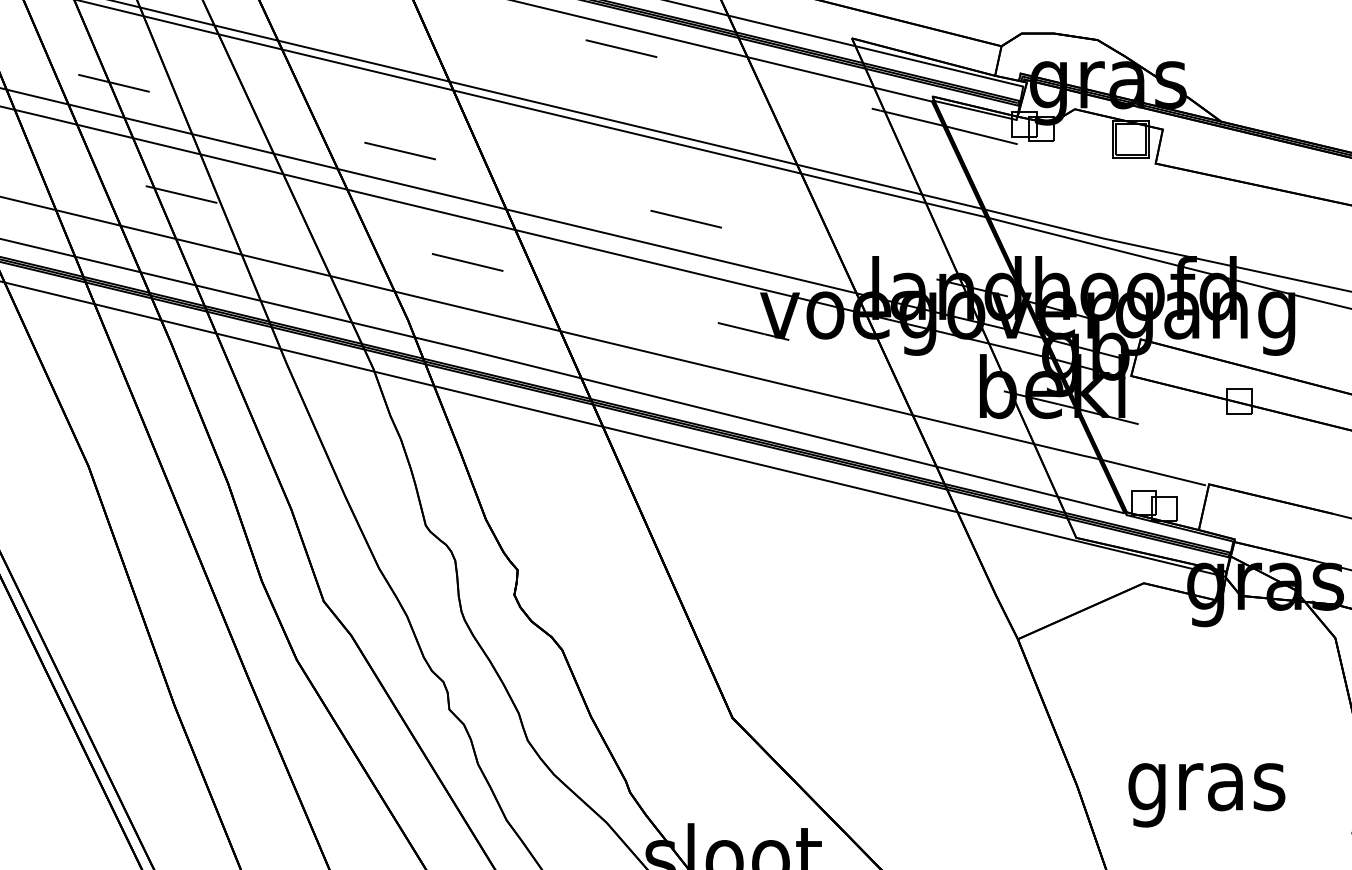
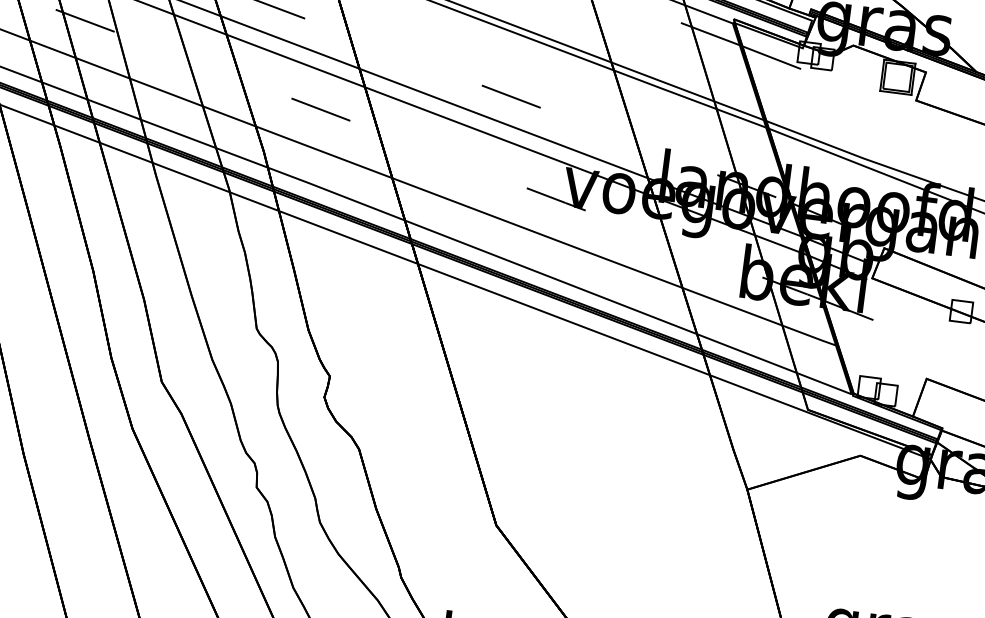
line: (1153, 472) -> (880, 362), removed

